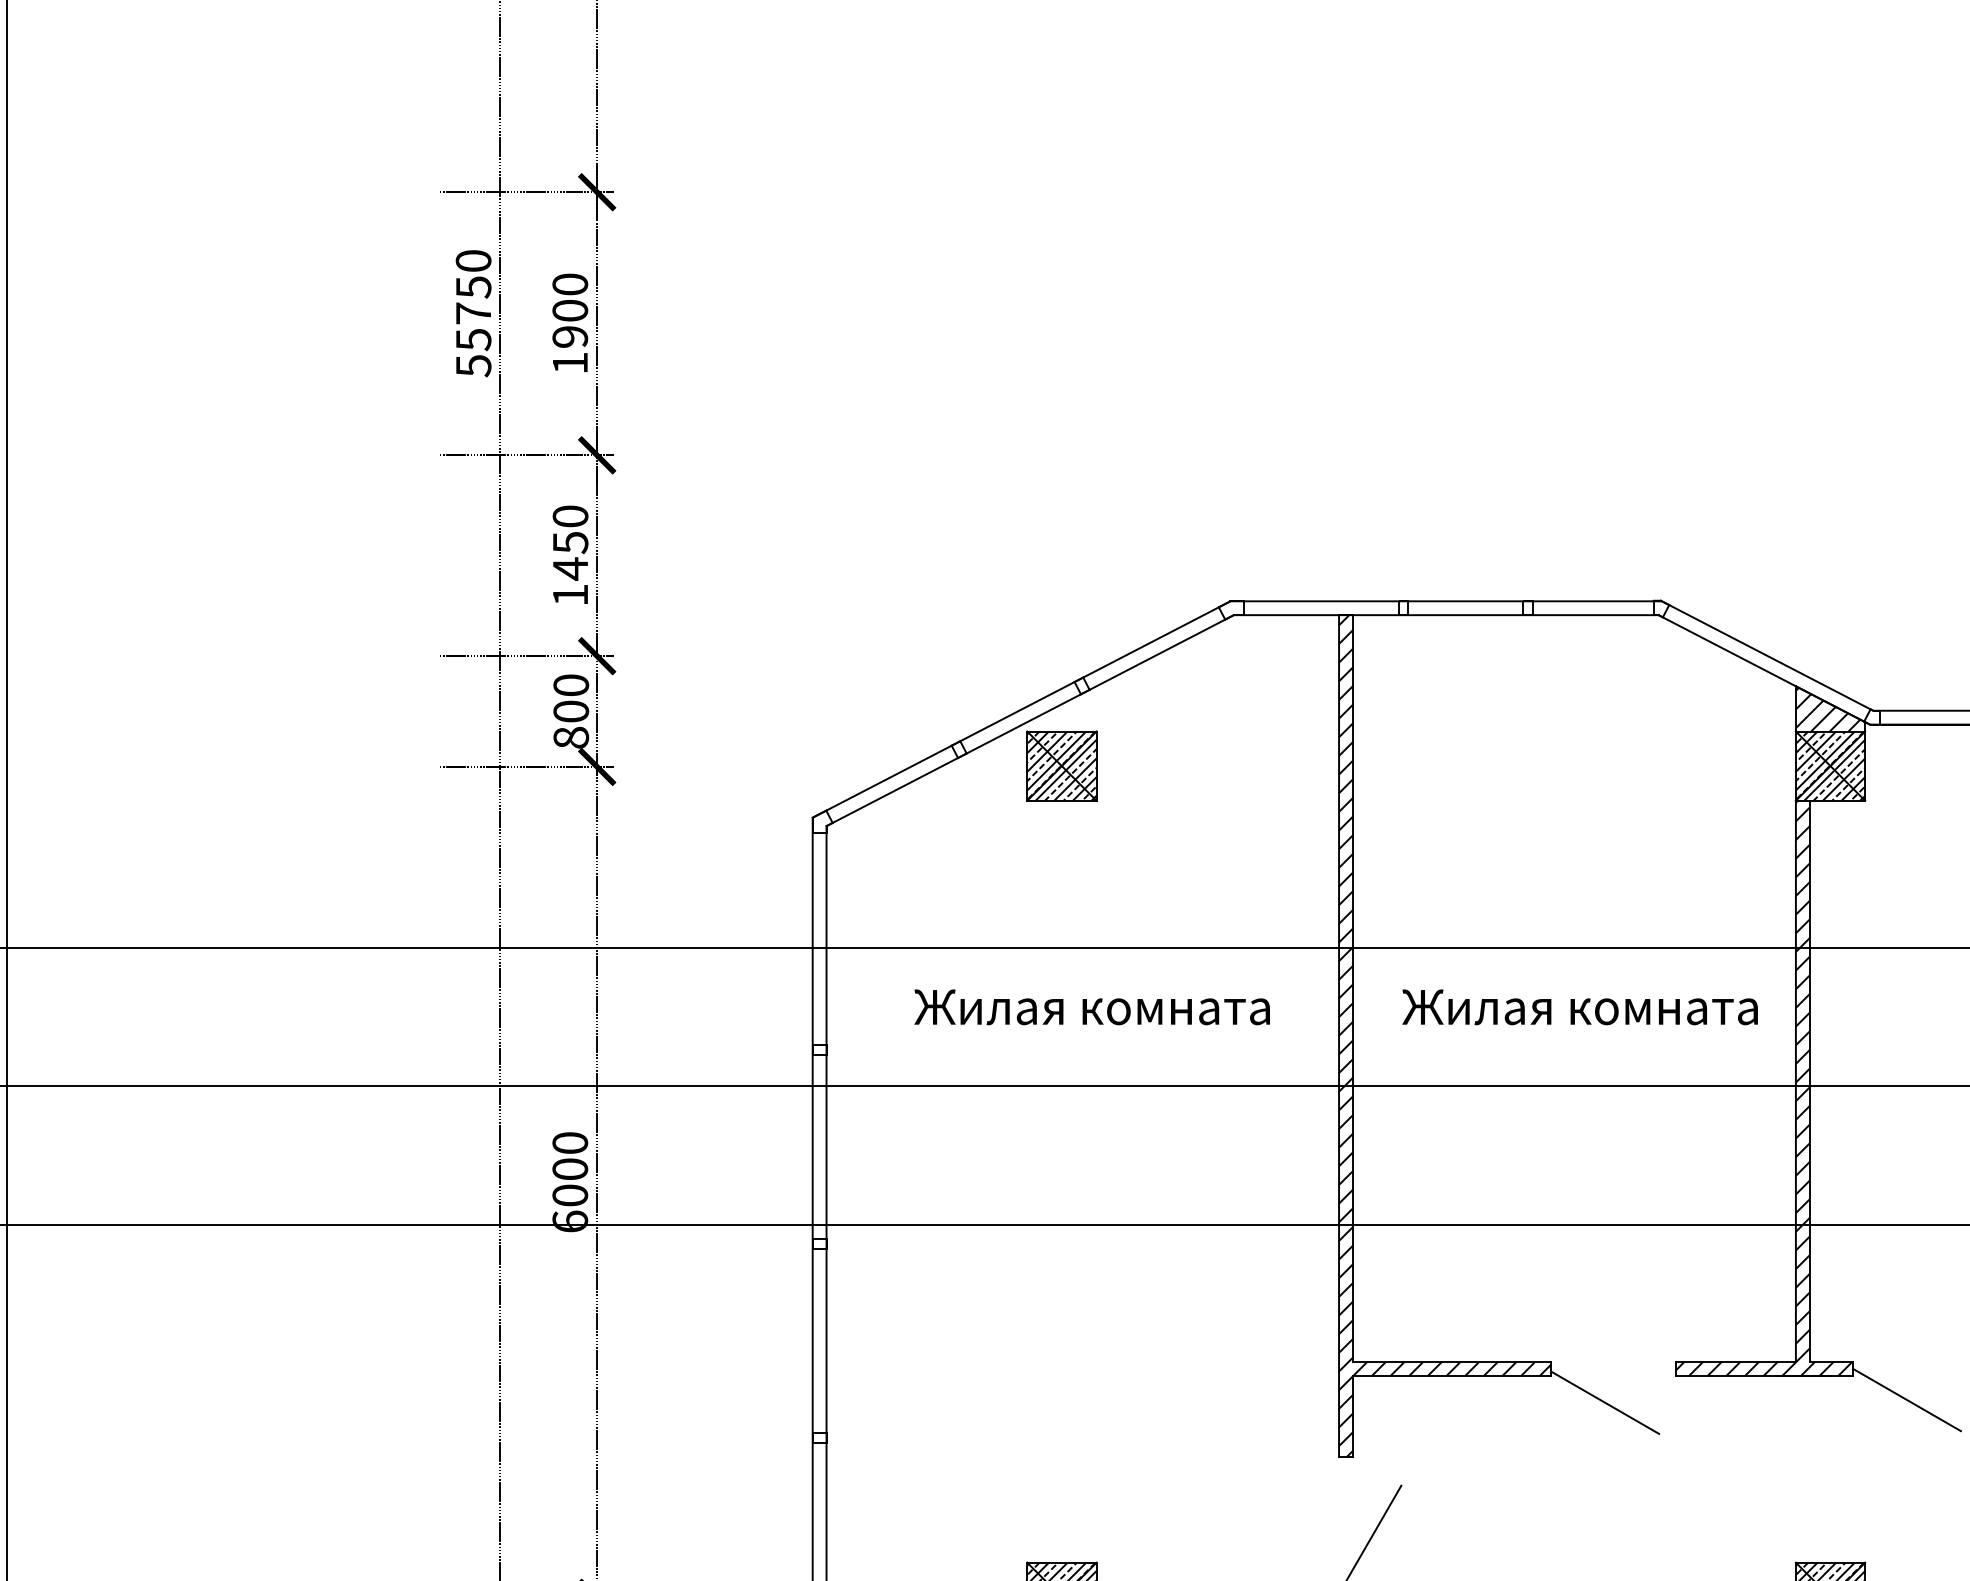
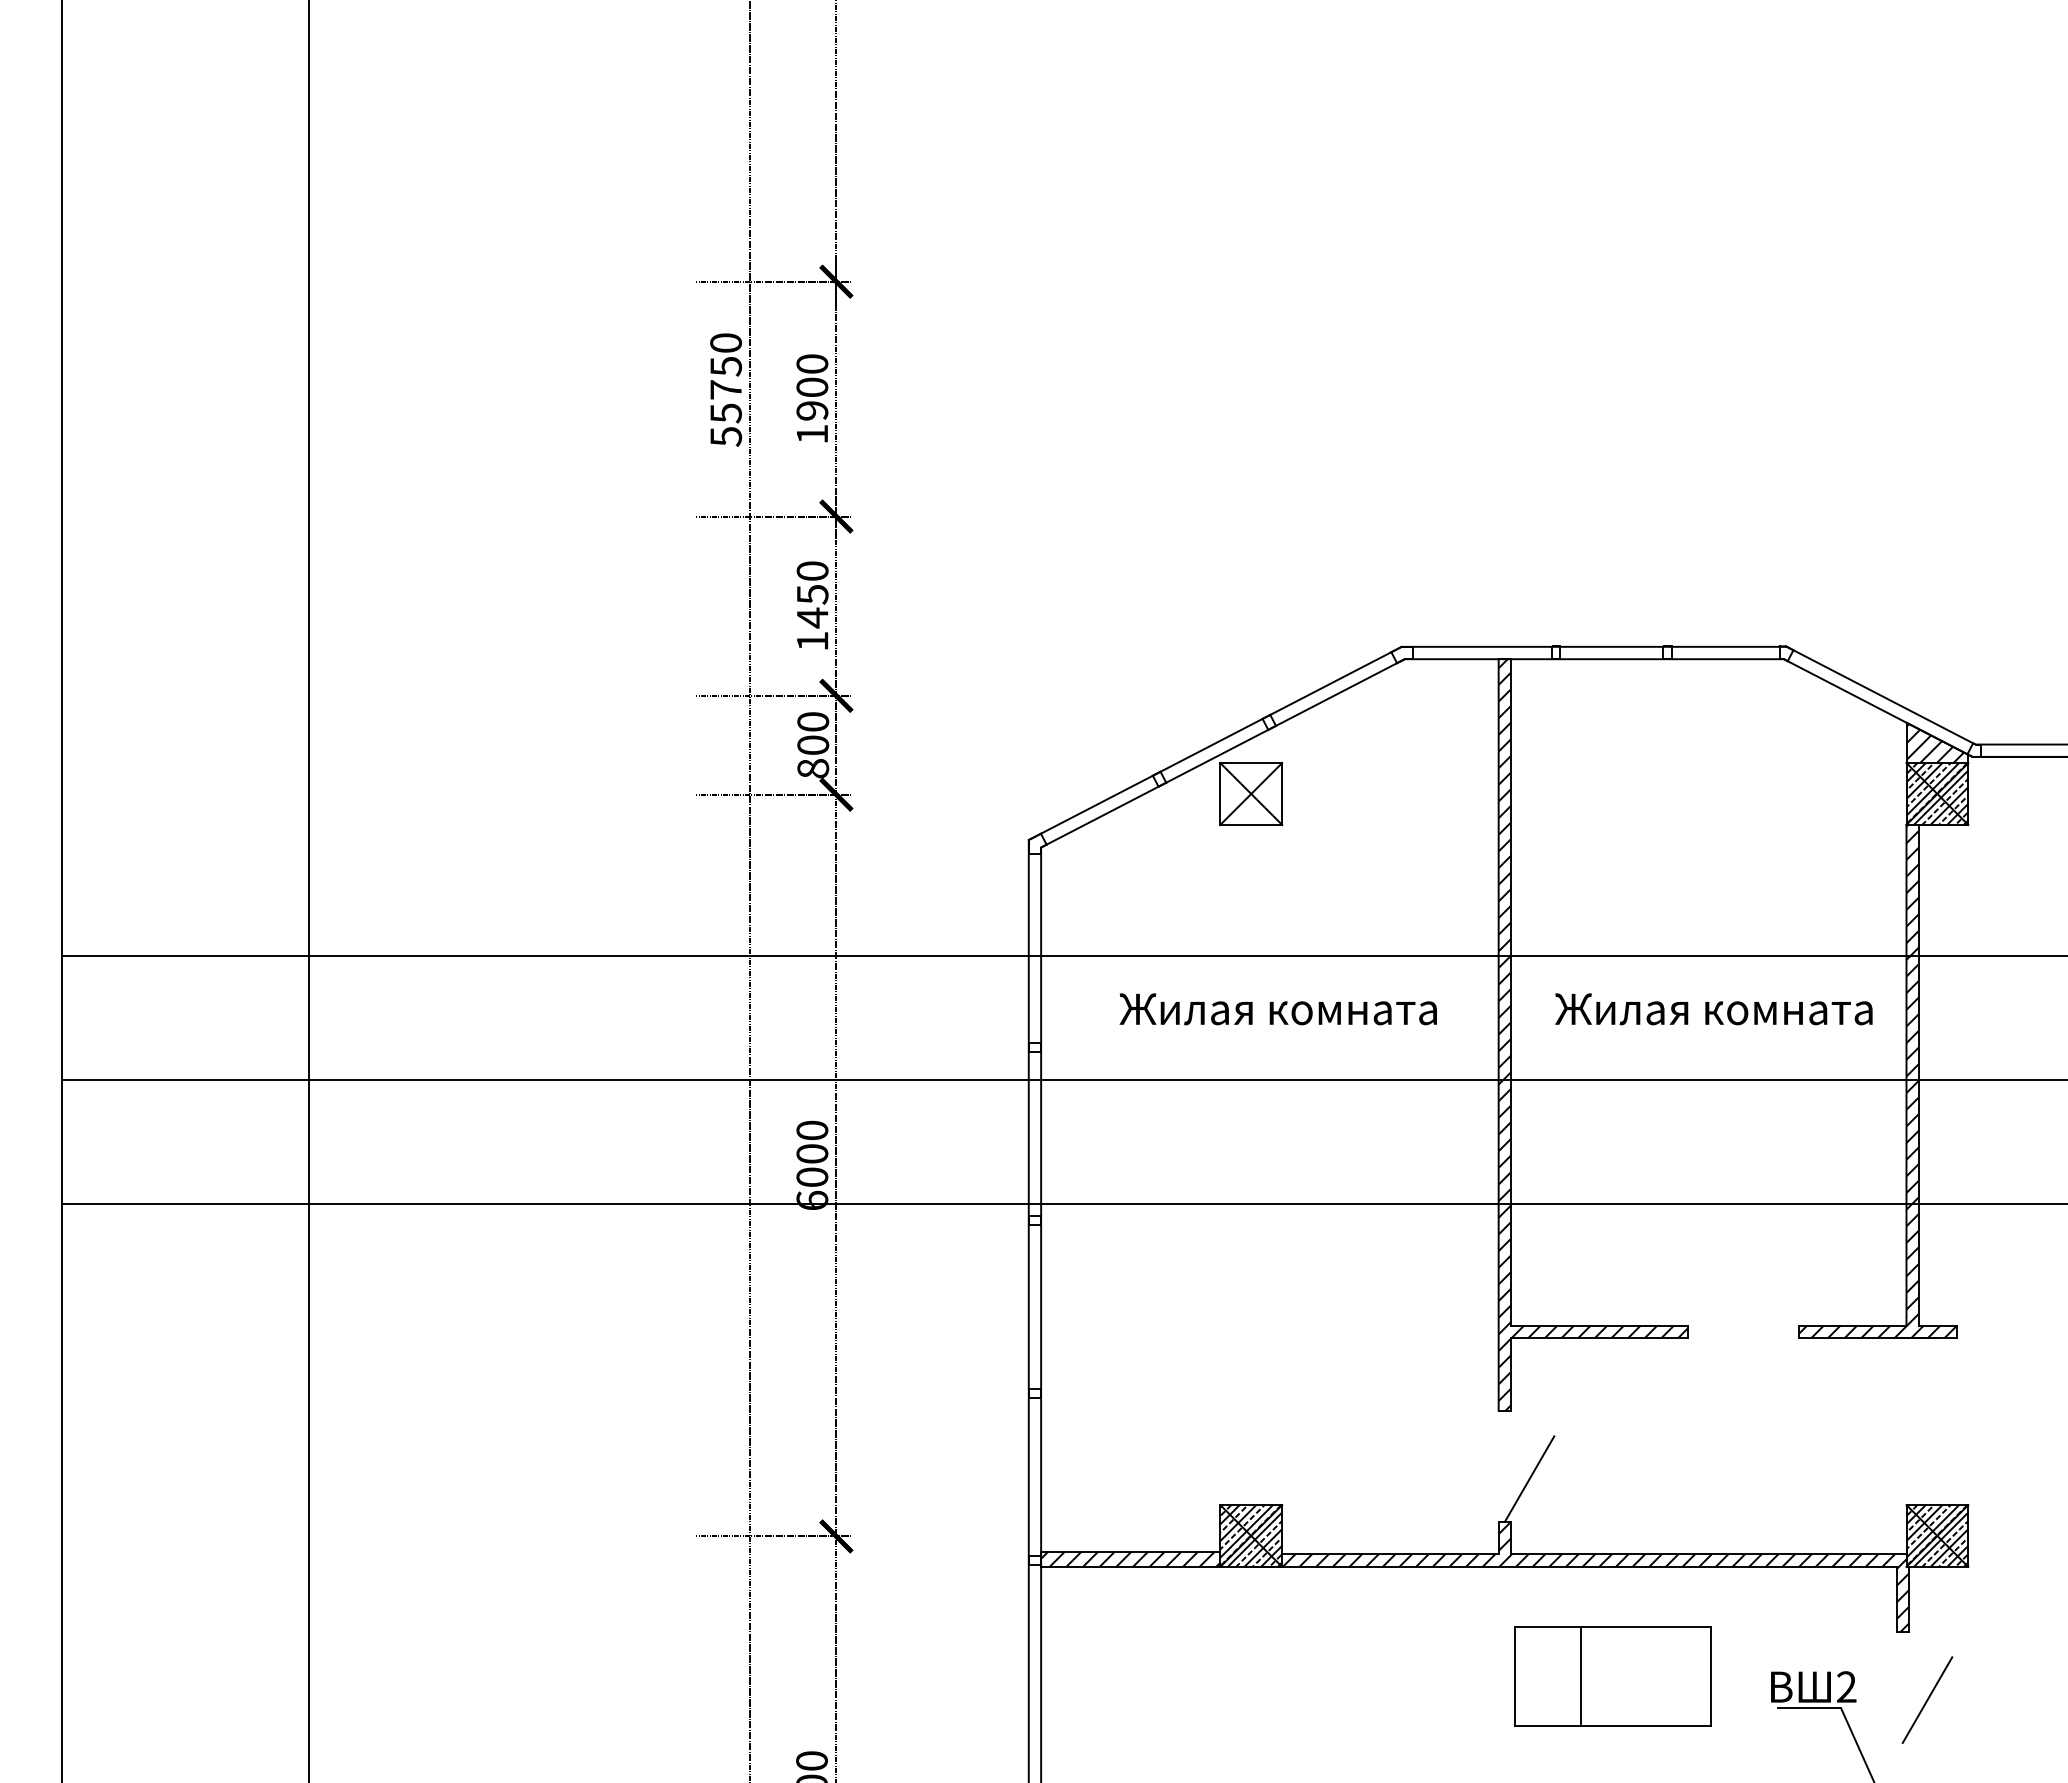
hatch: (1062, 765) -> (1251, 793), removed
line: (1906, 1399) -> (2005, 1359), removed
line: (1605, 1402) -> (1736, 1362), removed

